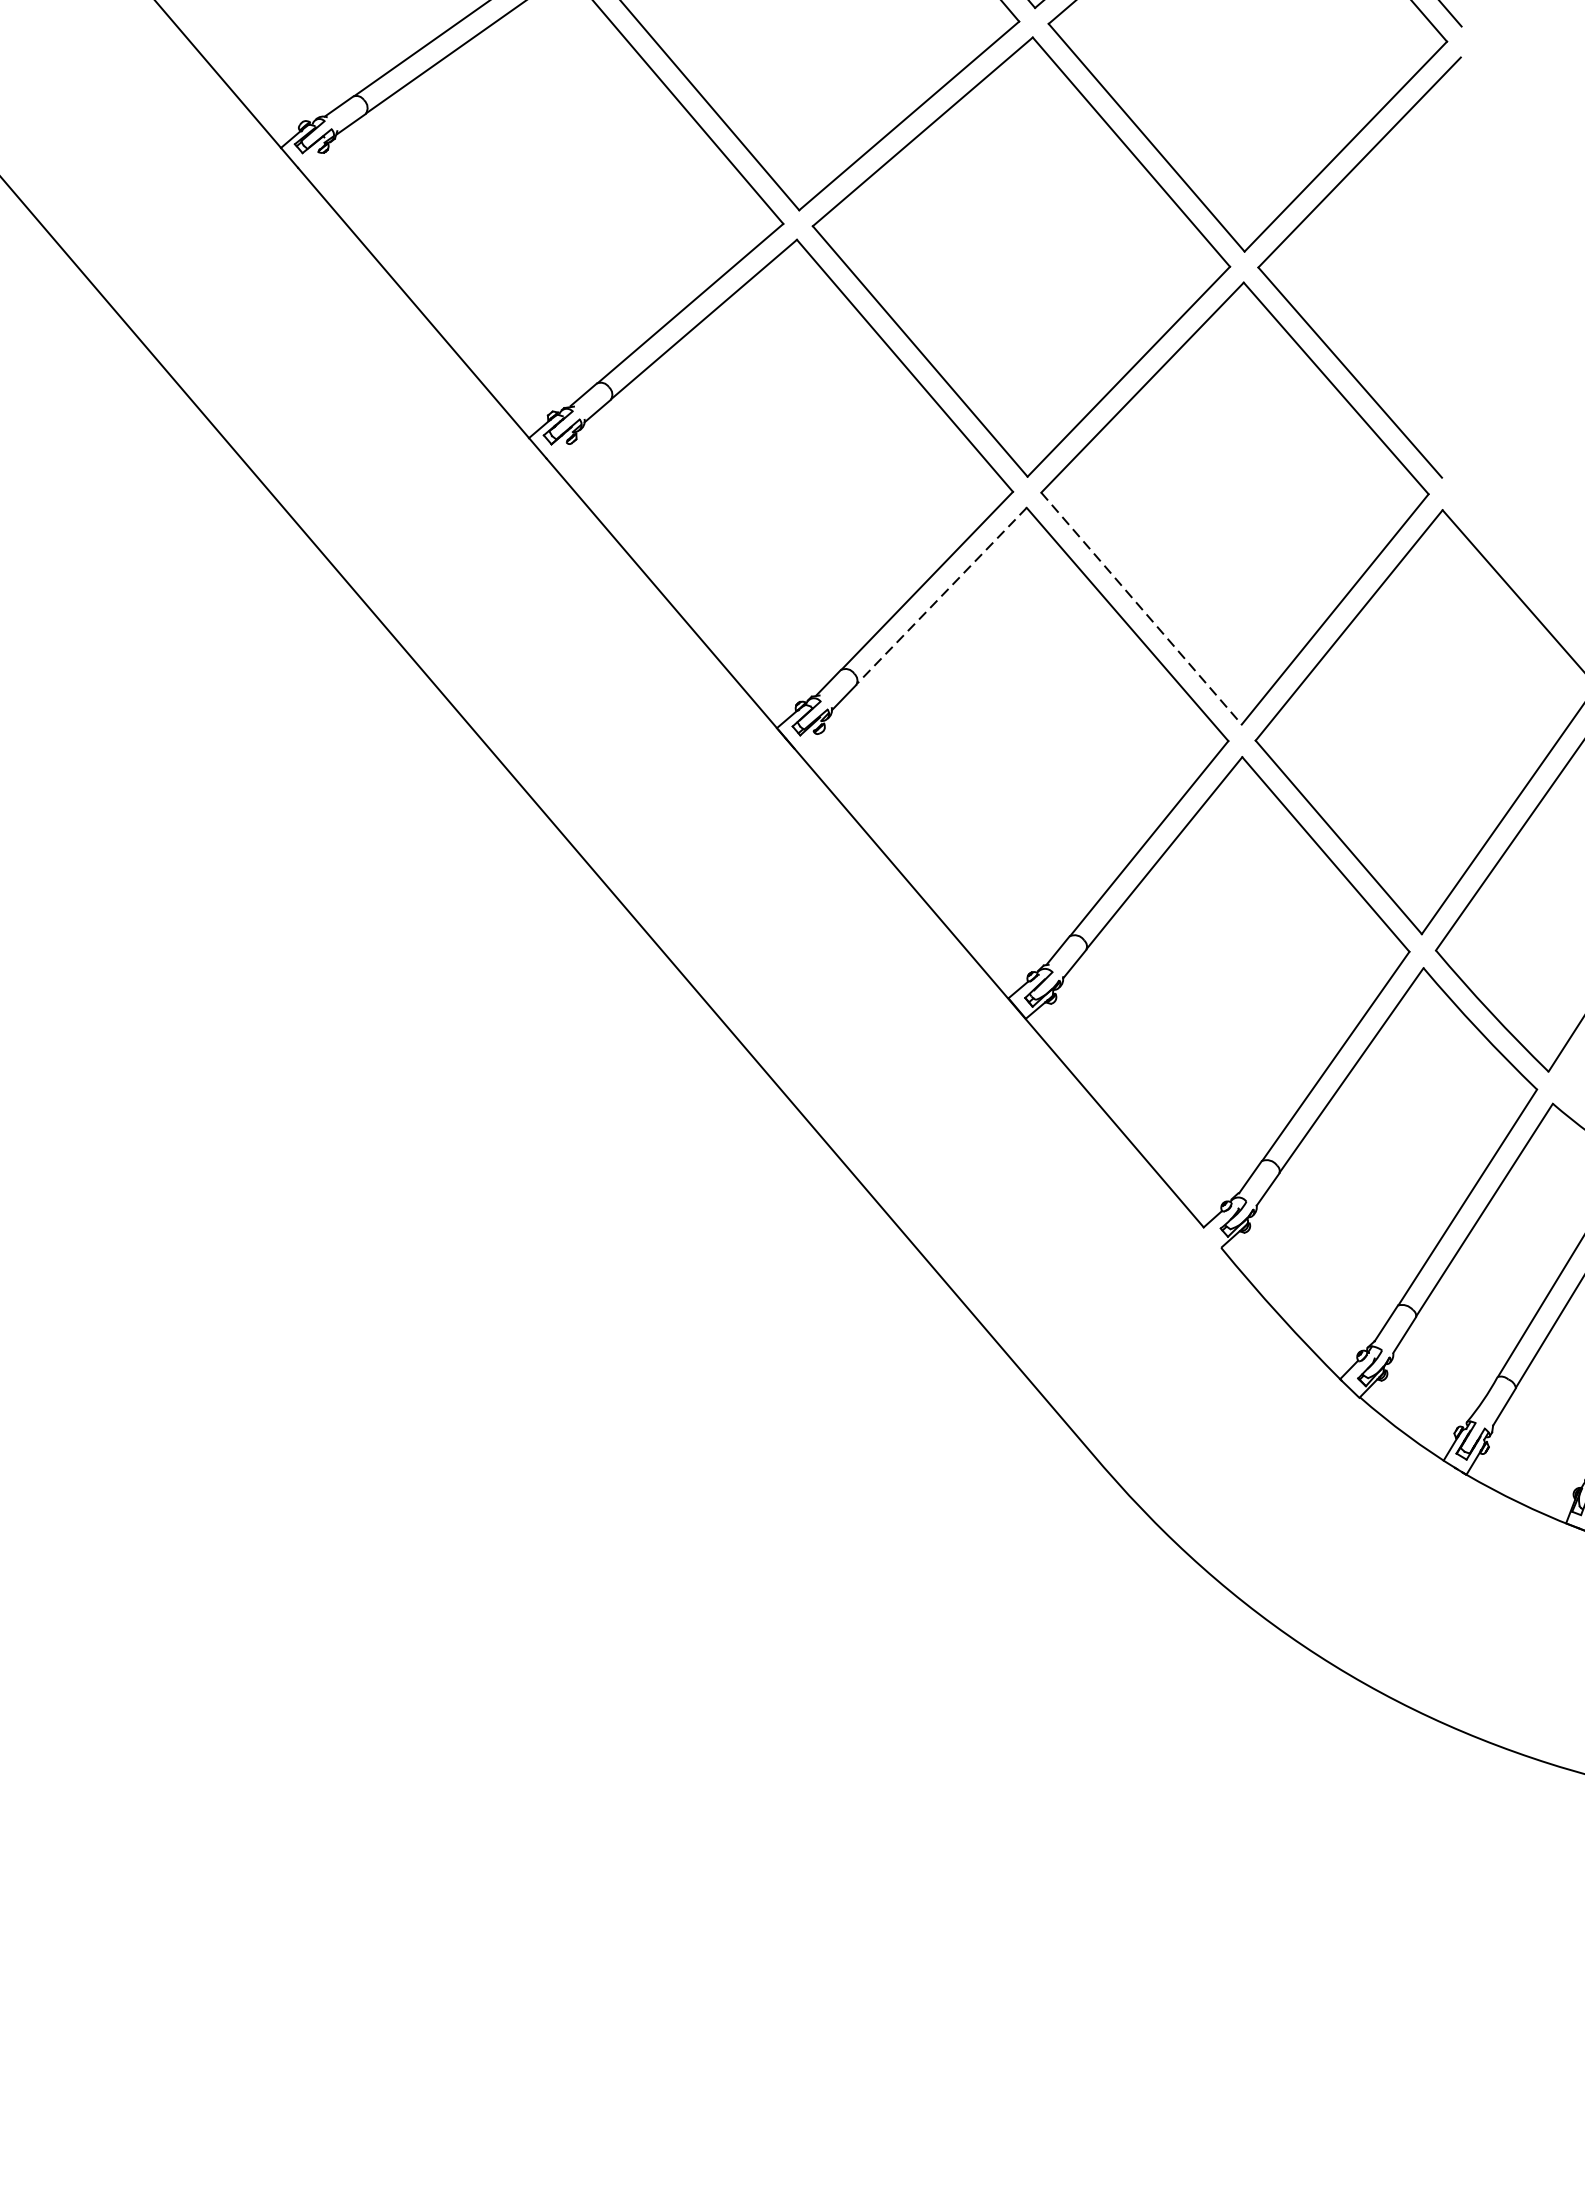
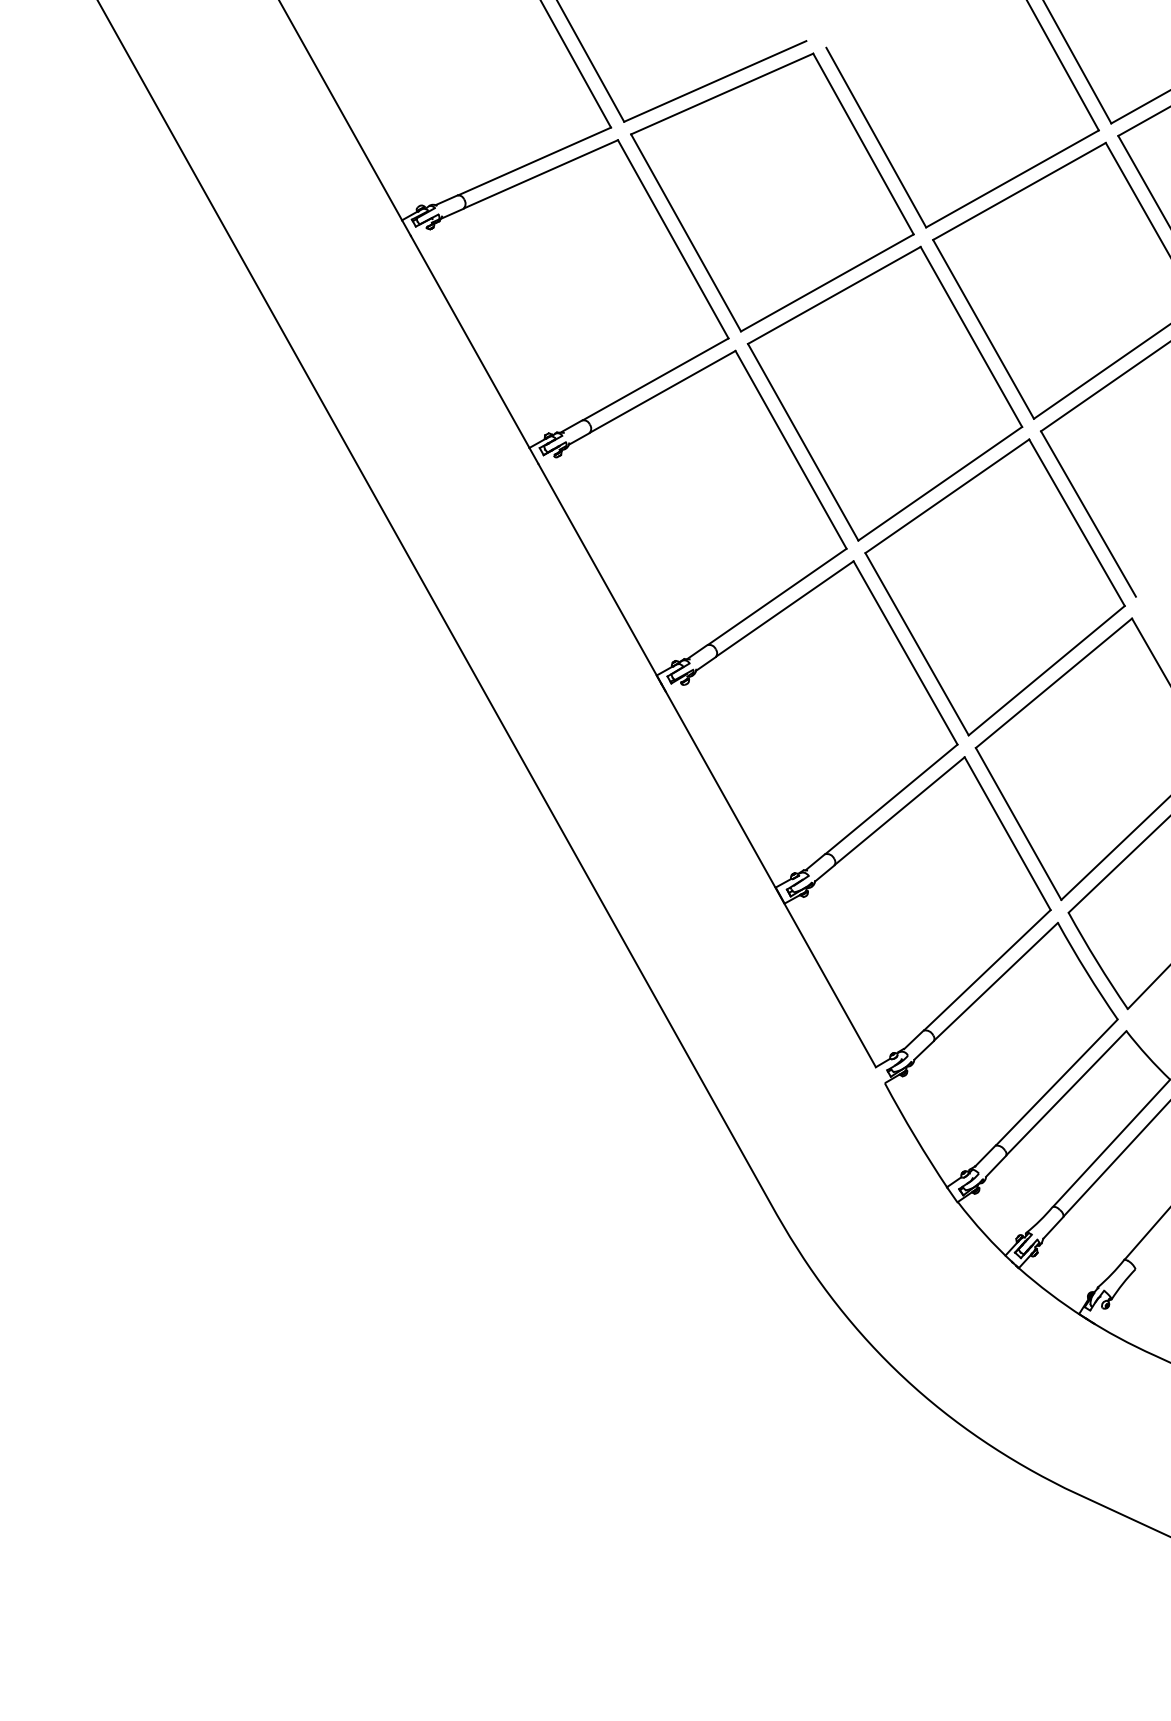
line: (941, 596) -> (784, 609), dashed -> solid
line: (1142, 608) -> (917, 644), dashed -> solid

